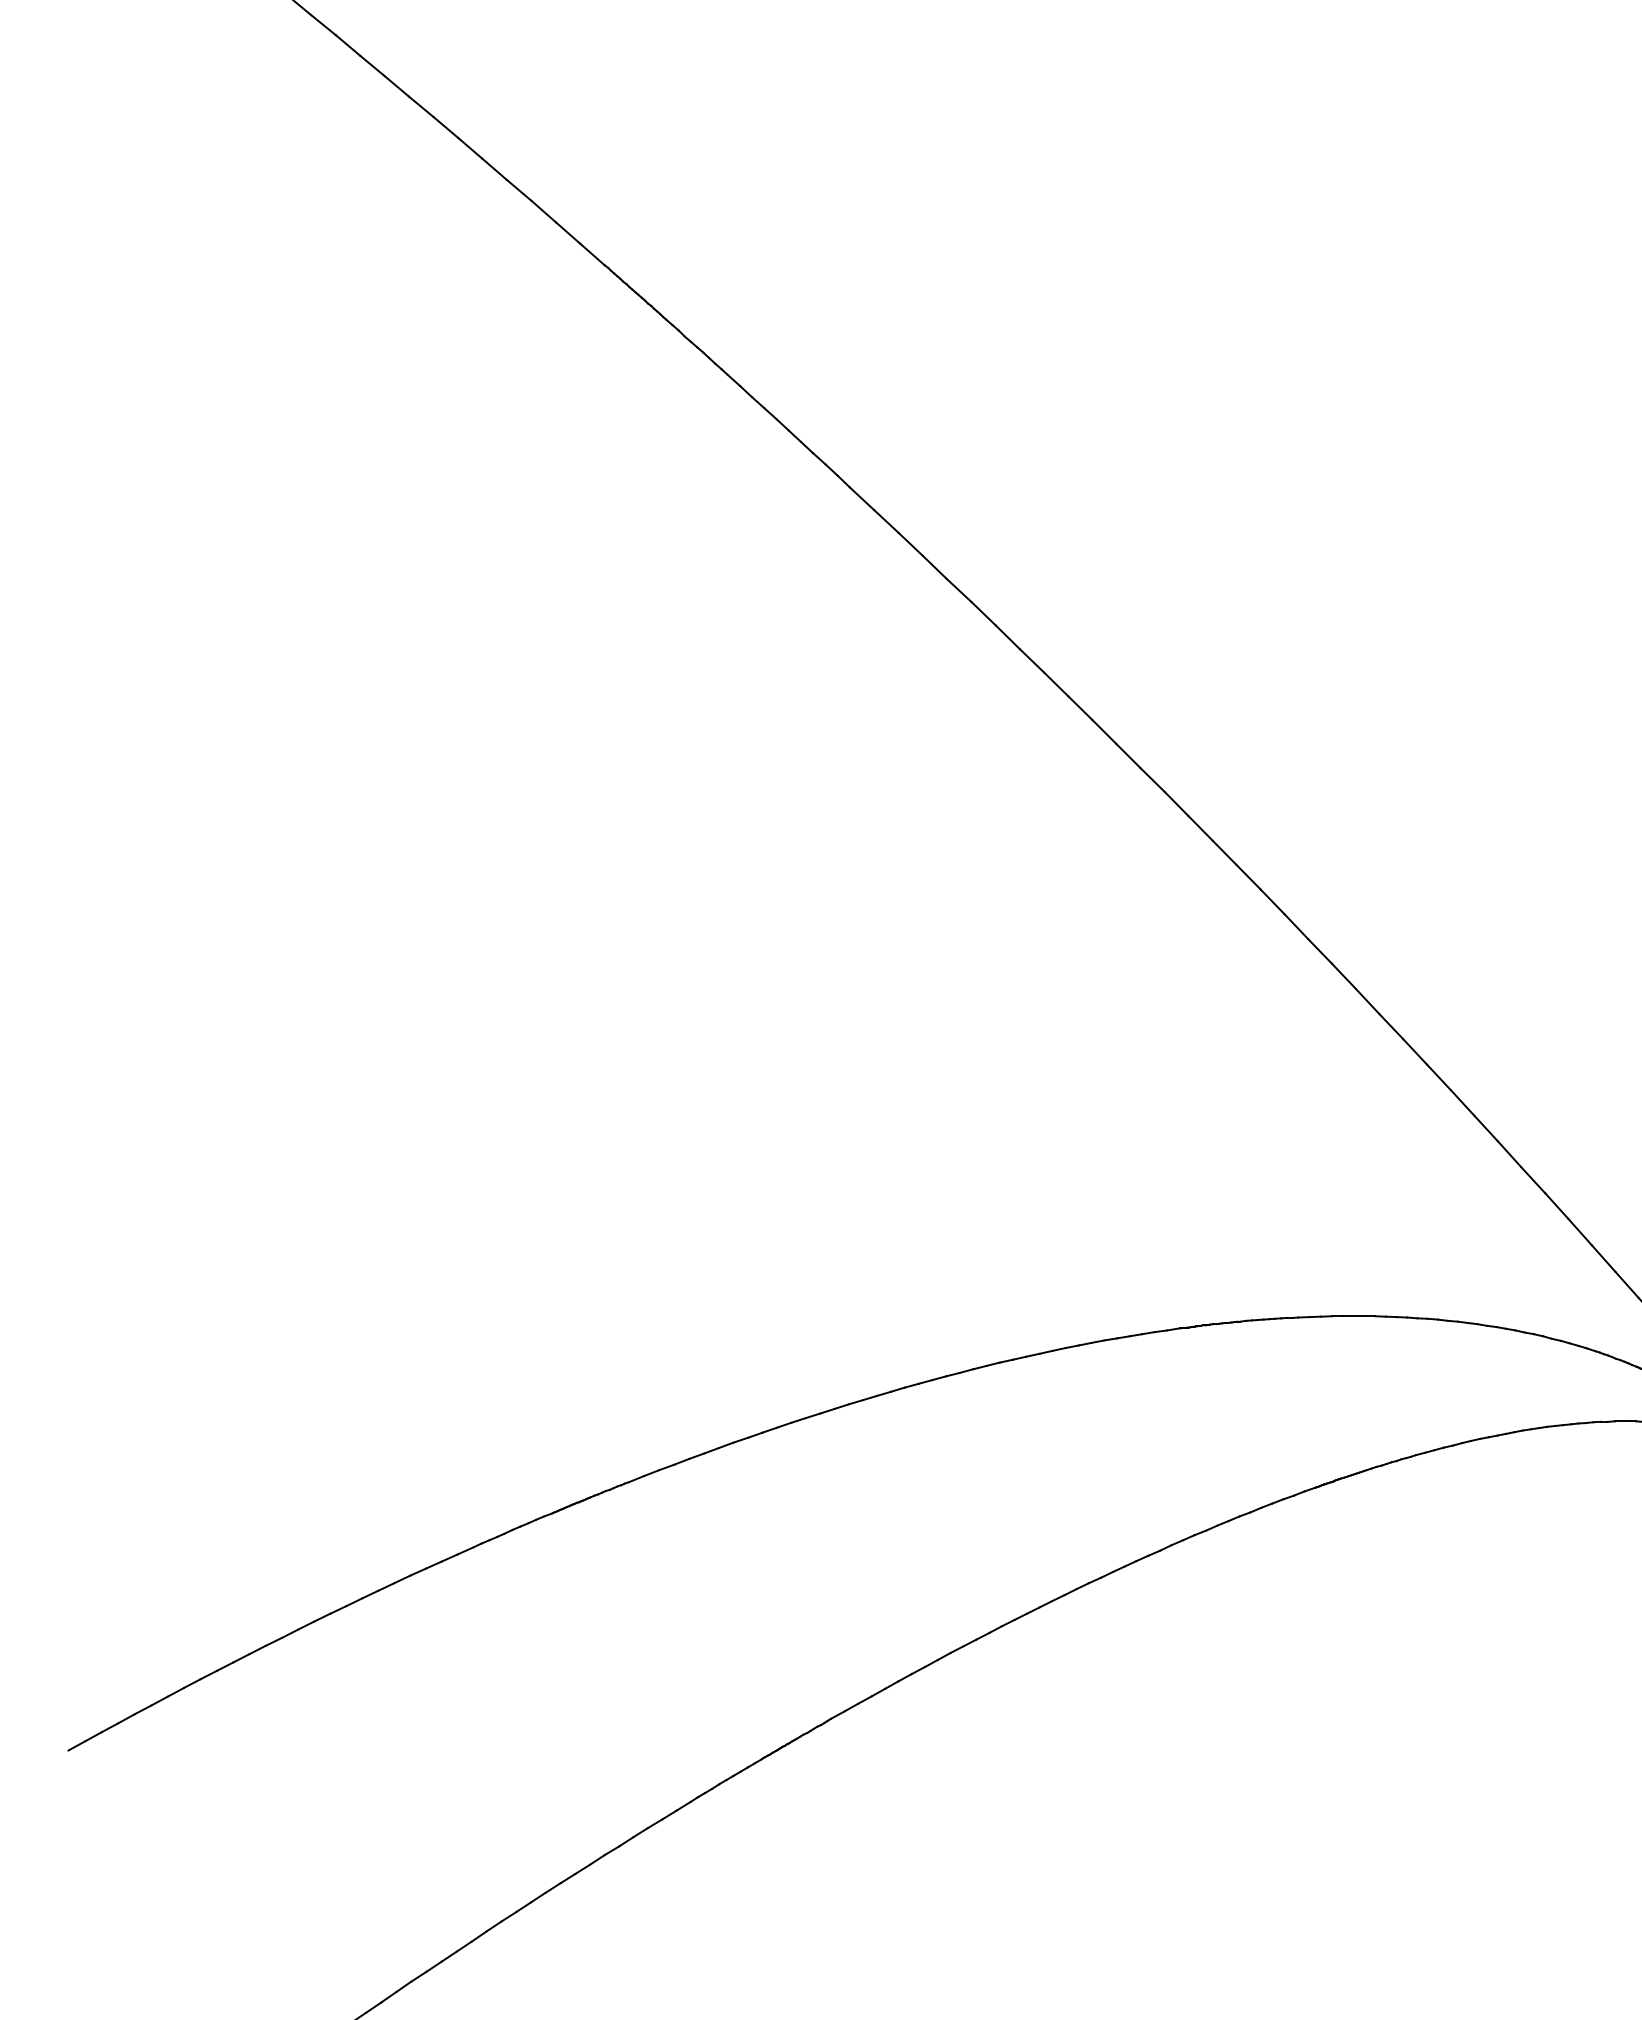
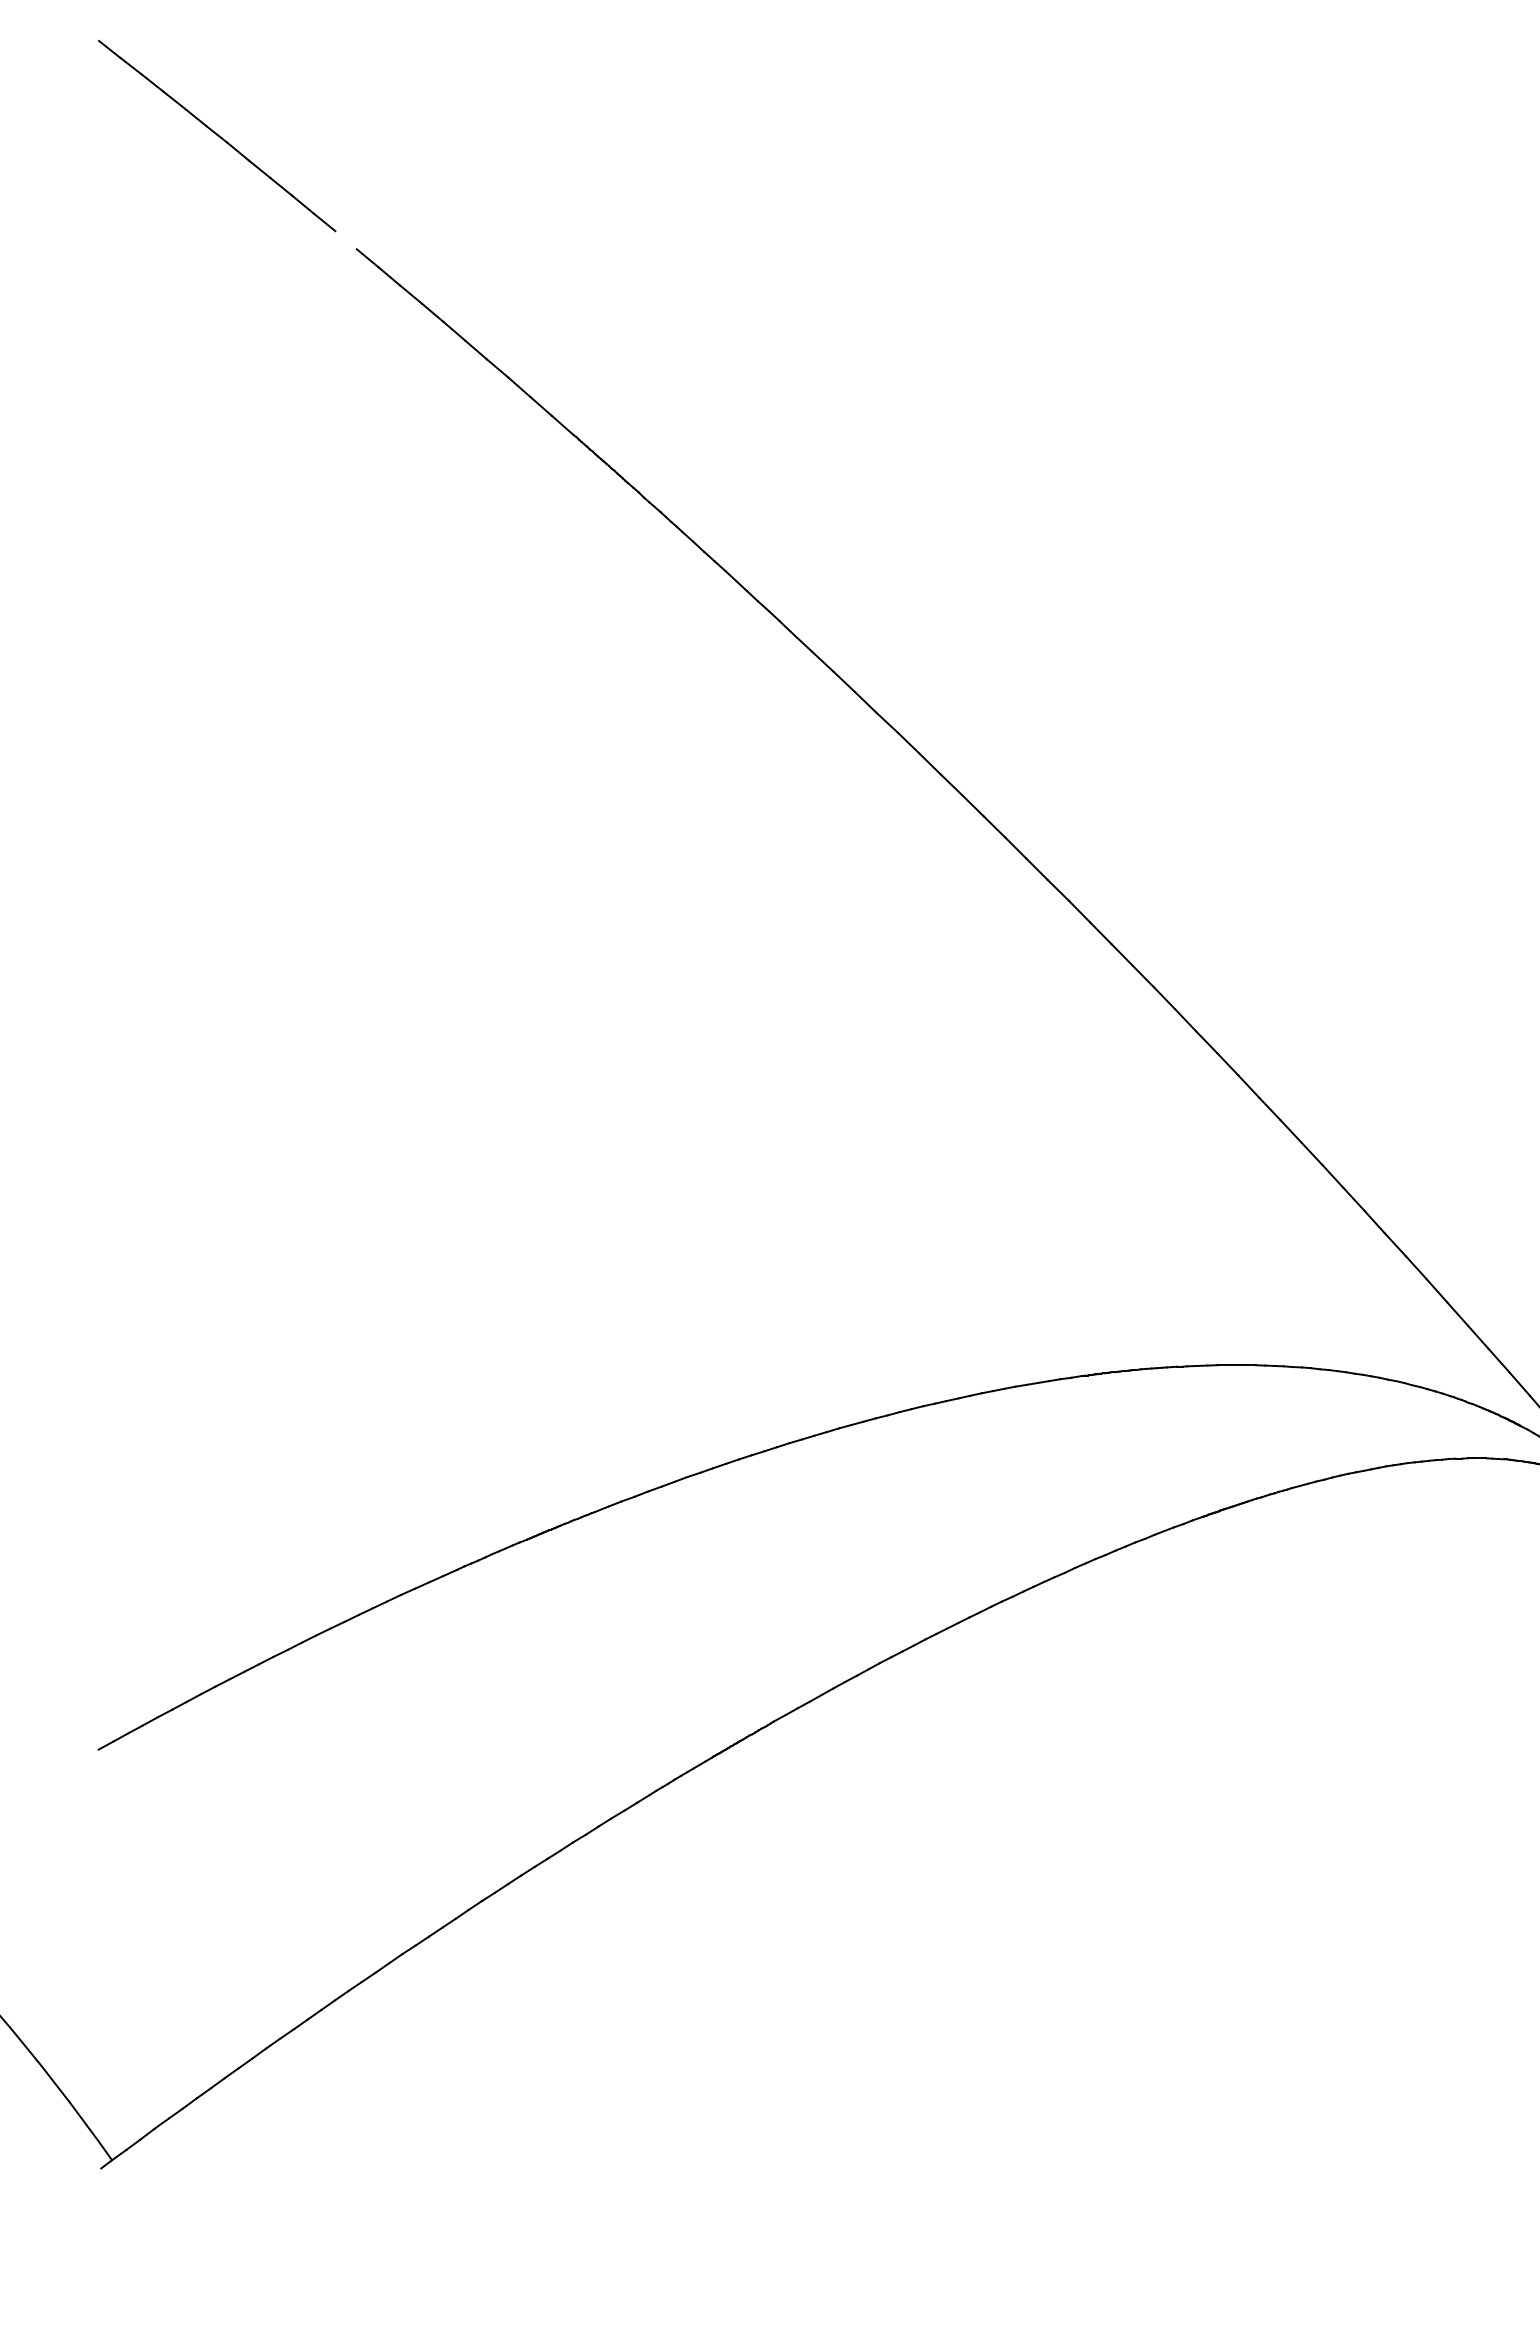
line: (347, 45) -> (345, 240), removed

